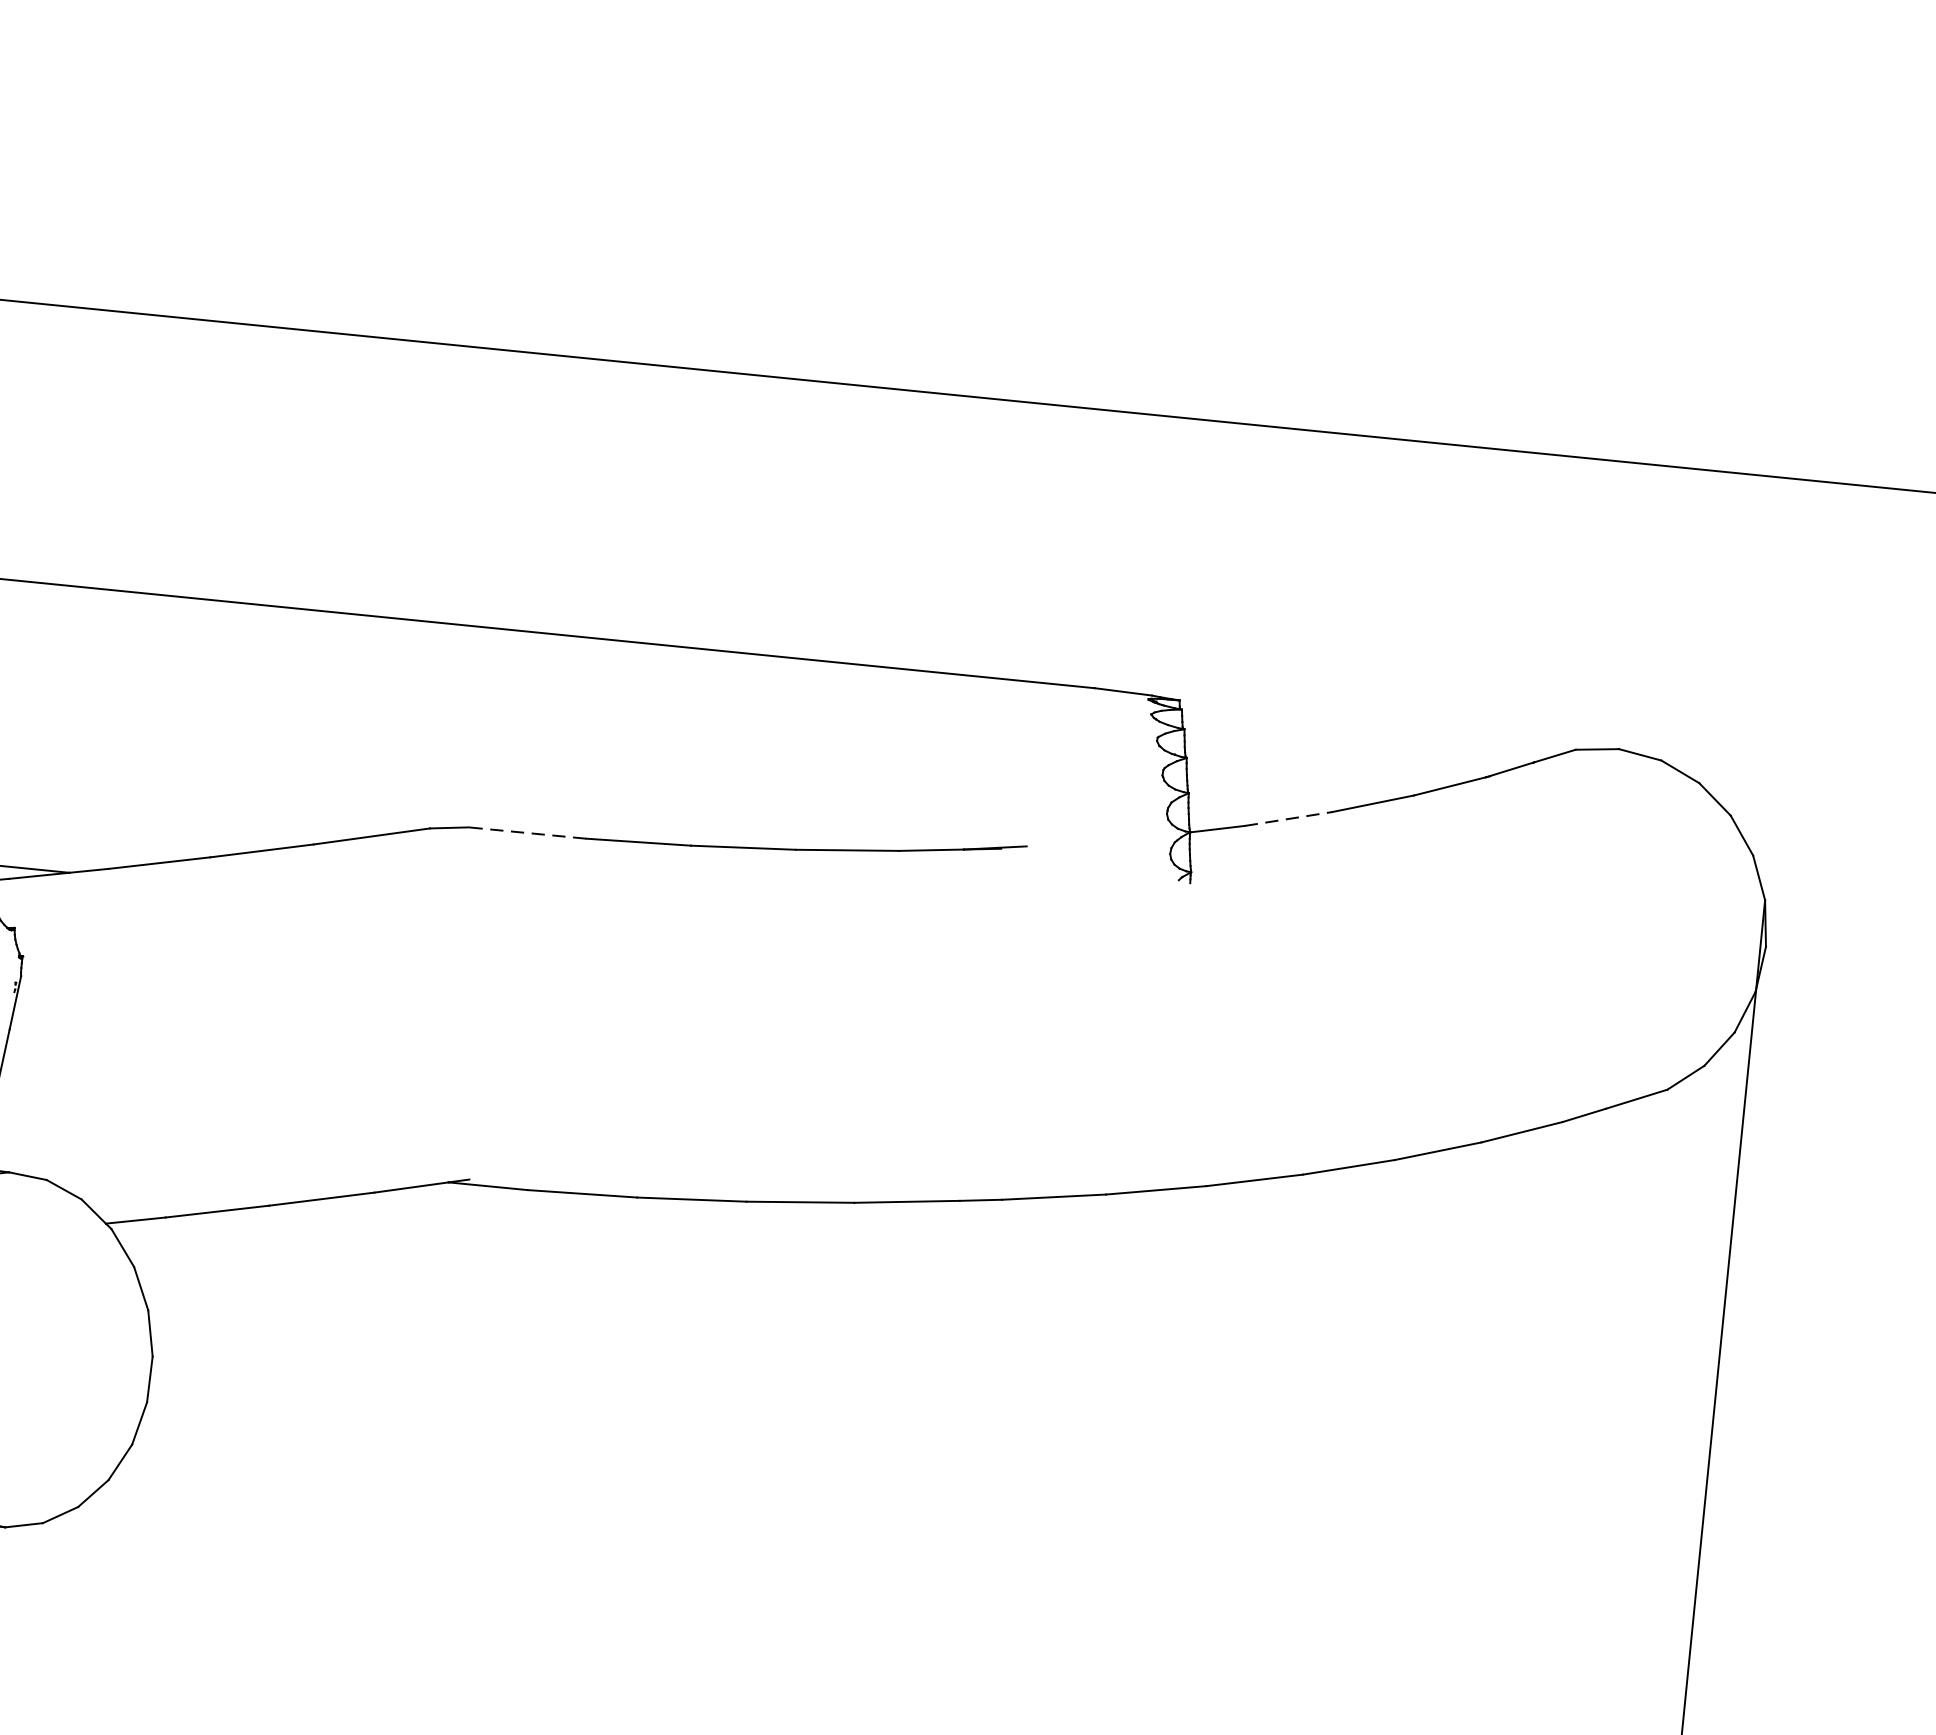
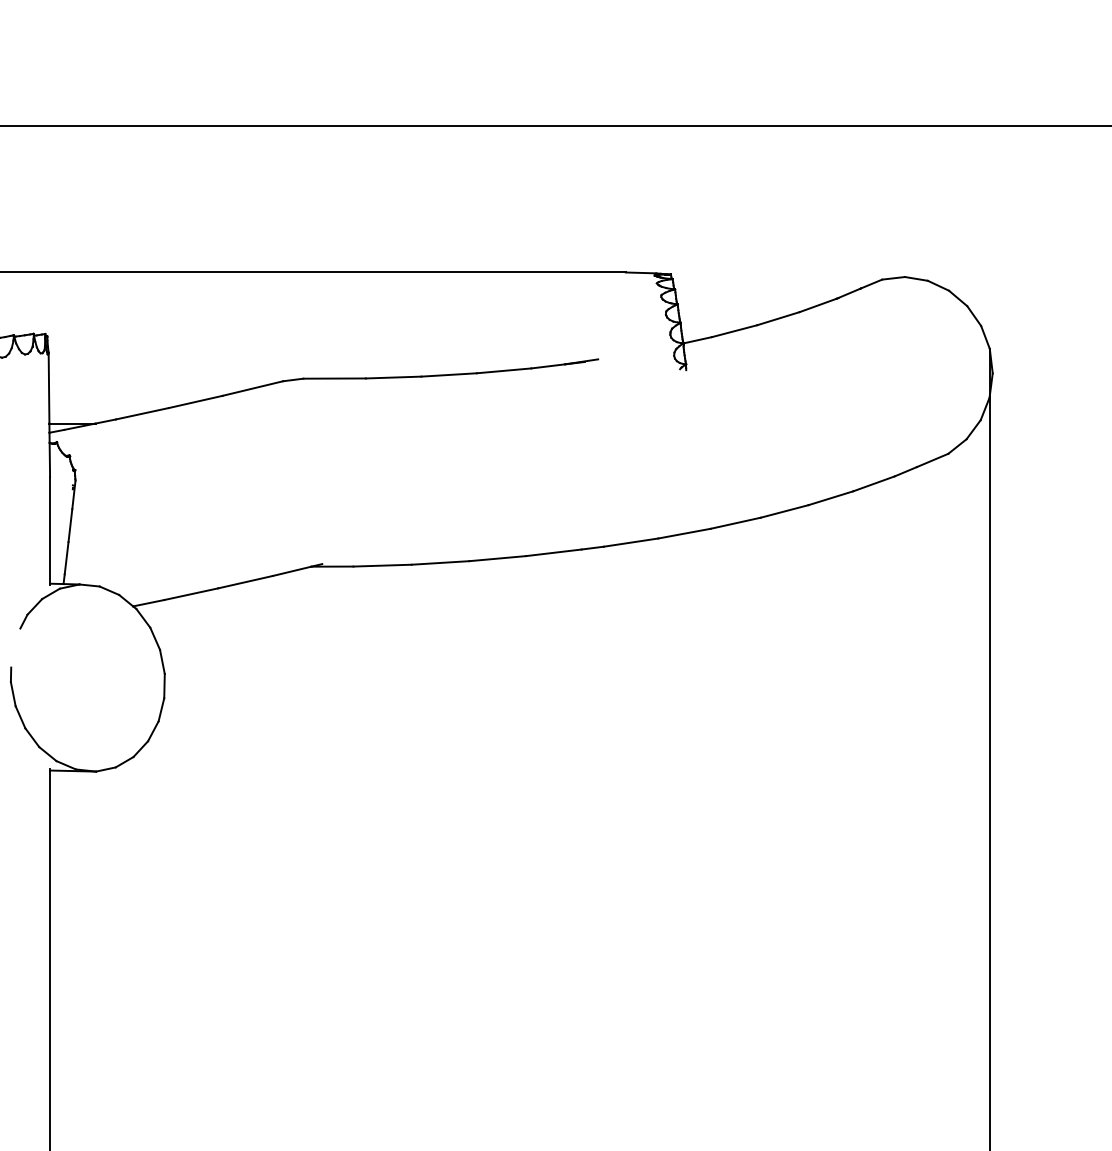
line: (1290, 819) -> (735, 331), dashed -> solid
line: (527, 832) -> (334, 378), dashed -> solid

